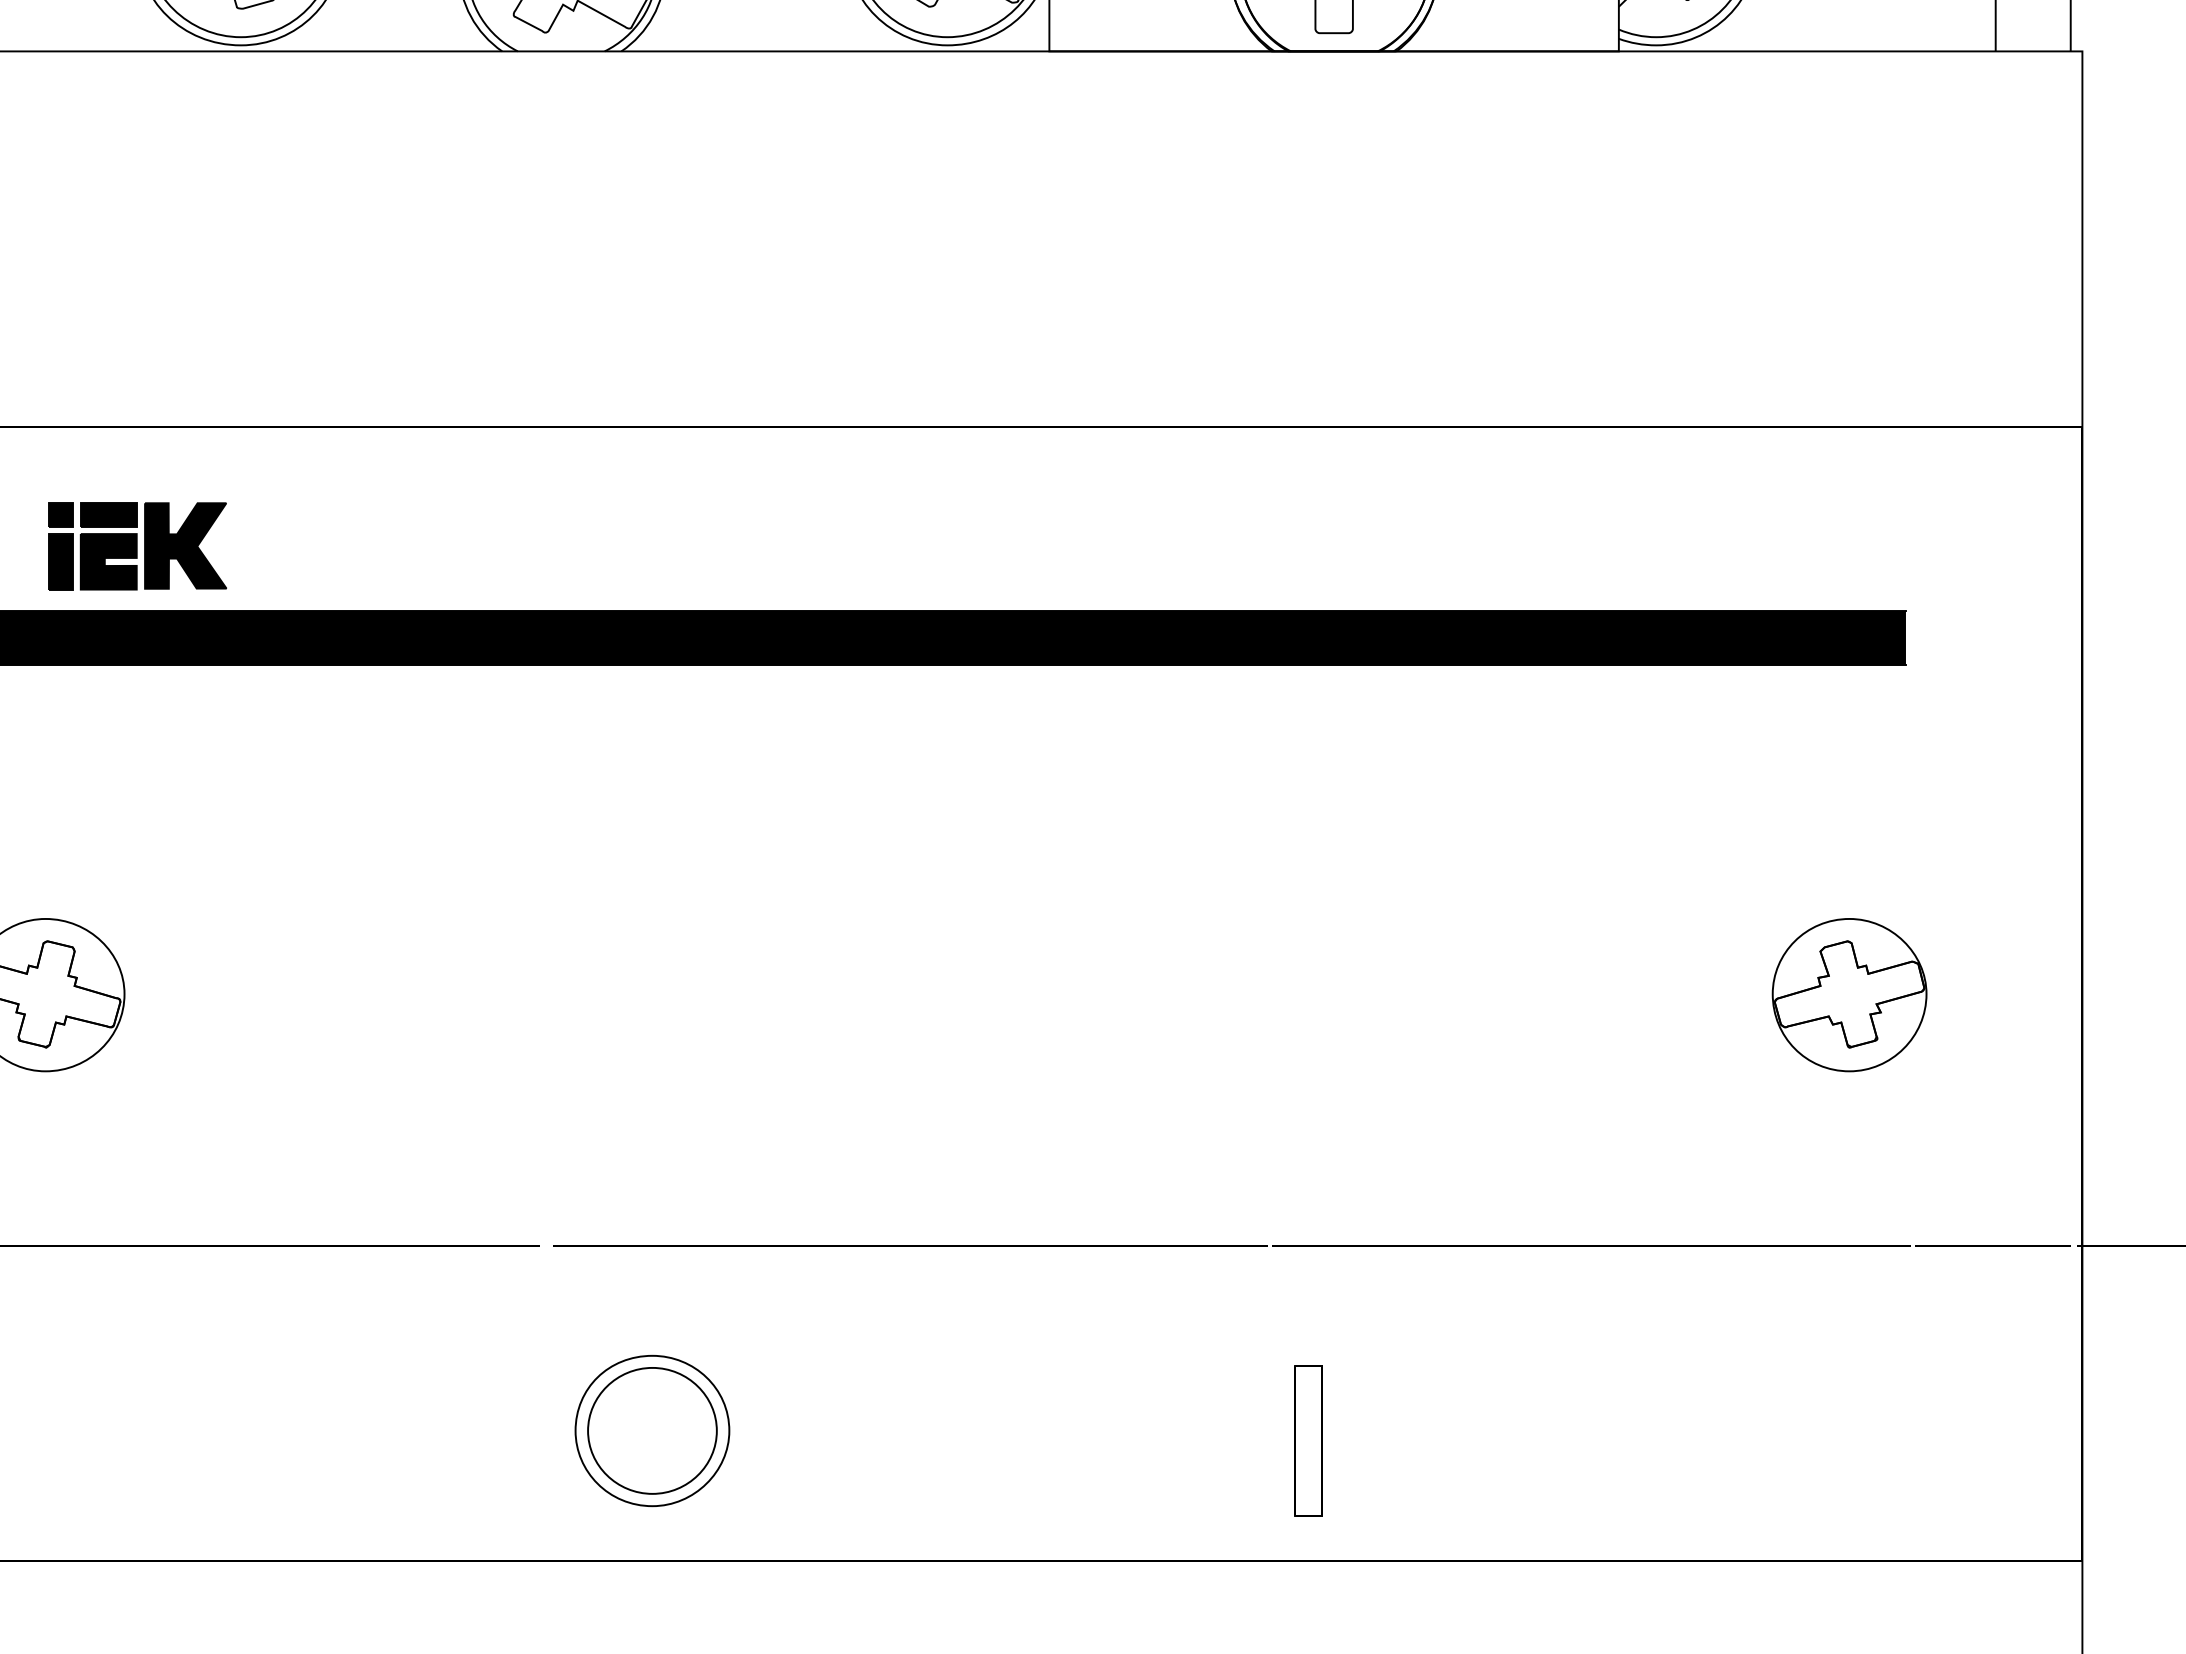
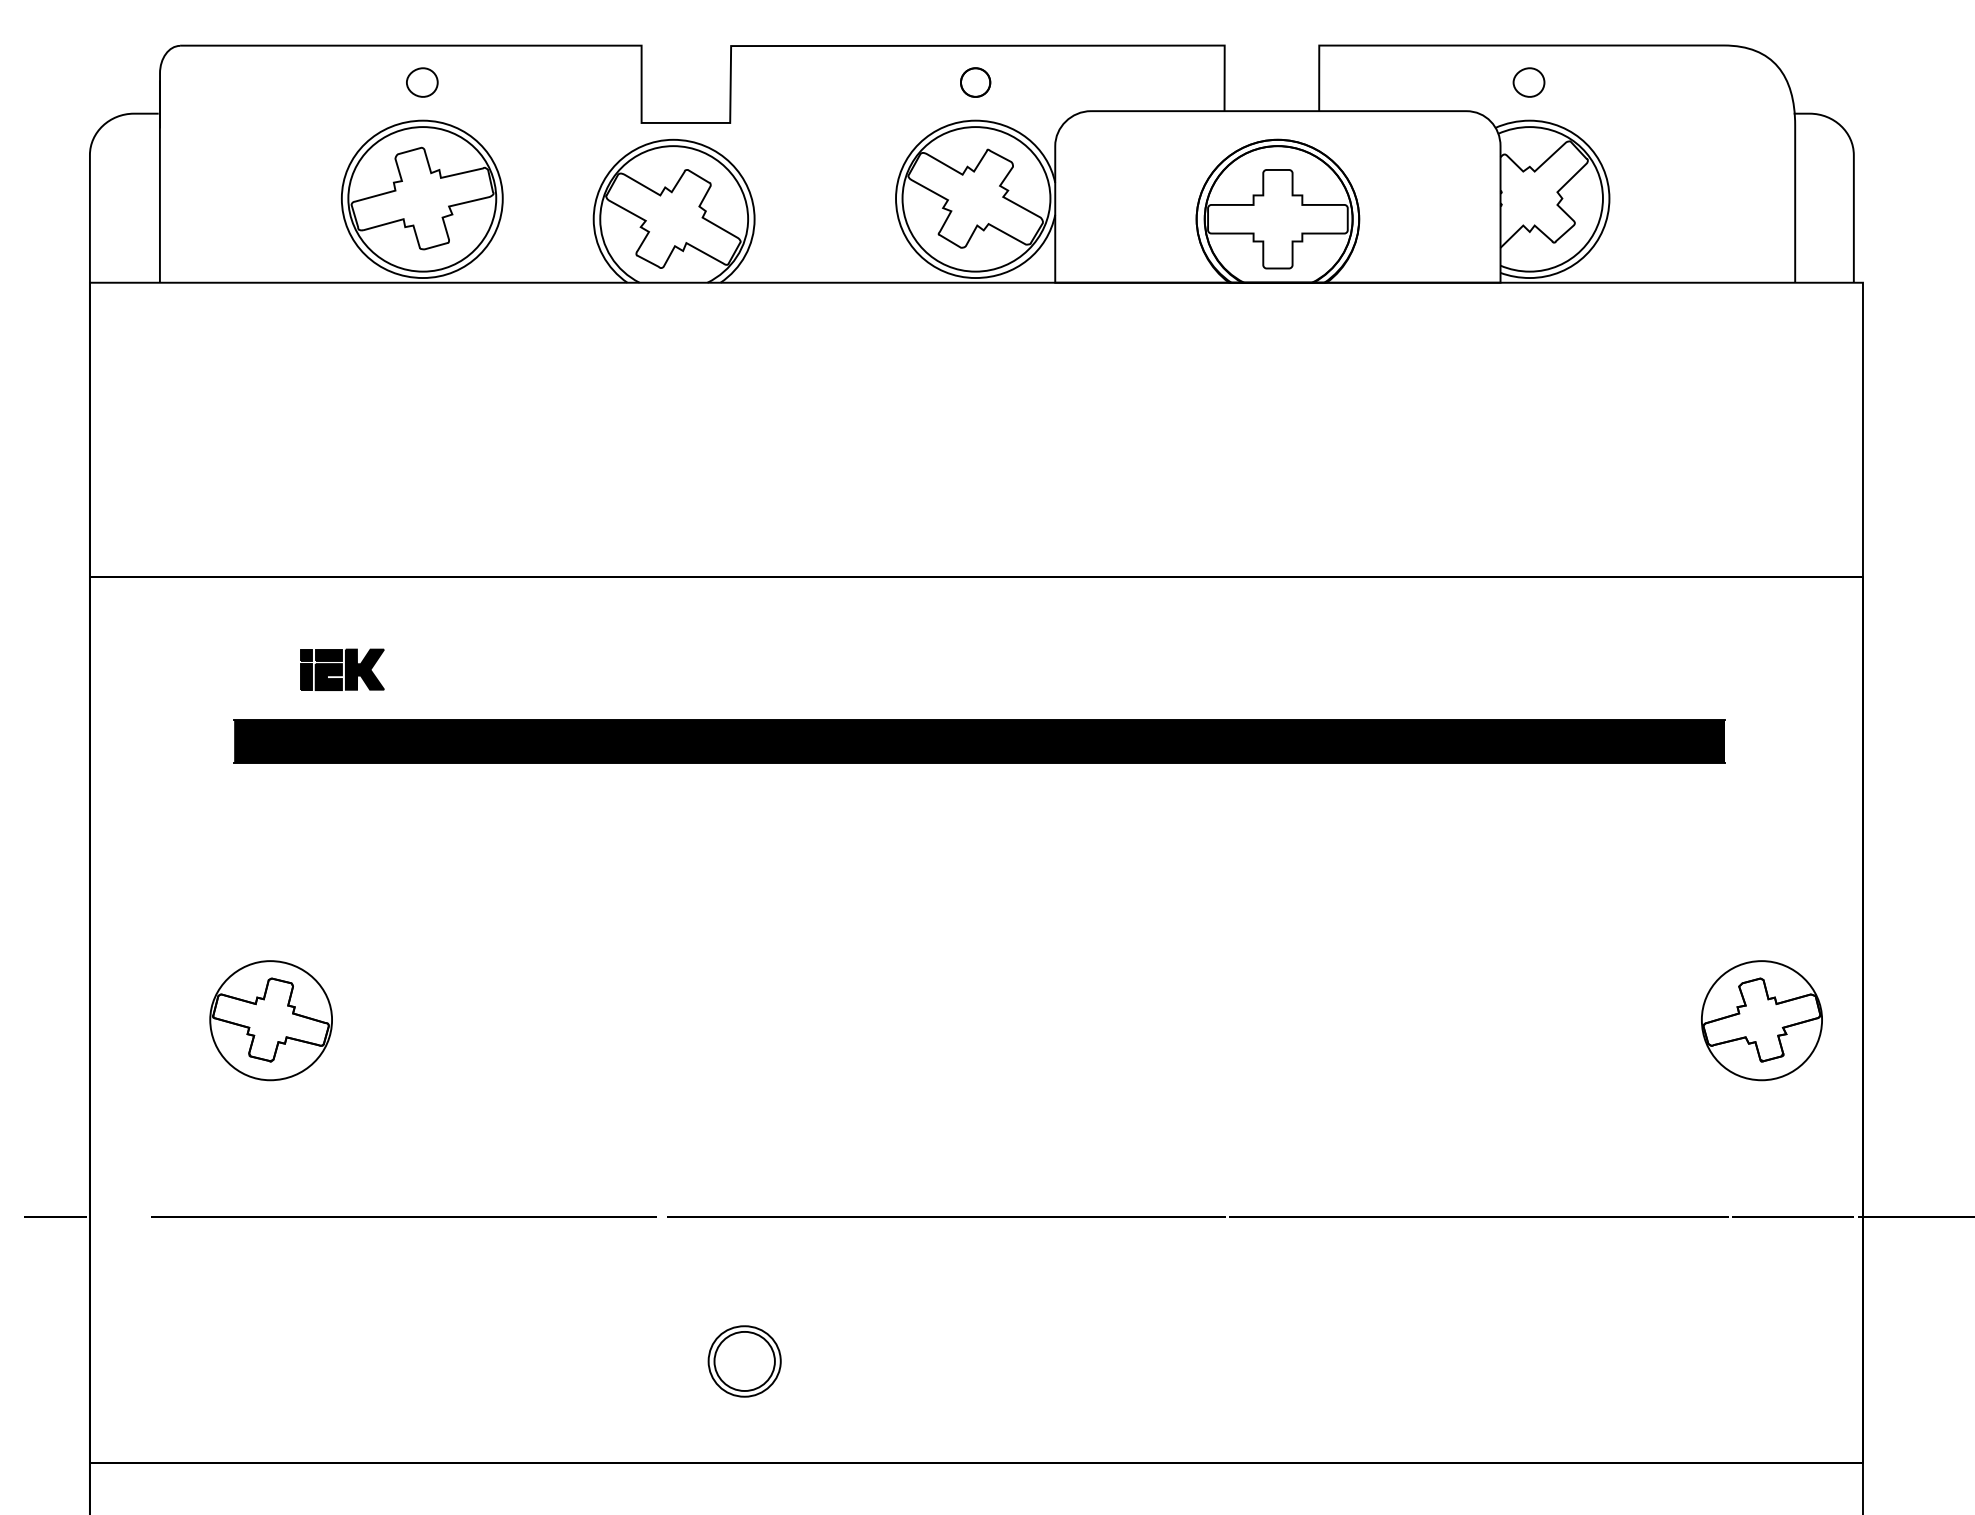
part: (137, 546) -> (342, 669), size x0.6
part: (1849, 994) -> (1761, 1020), moved
part: (651, 1431) -> (744, 1361), size x0.6
part: (1308, 1441) -> (1257, 1369), removed

